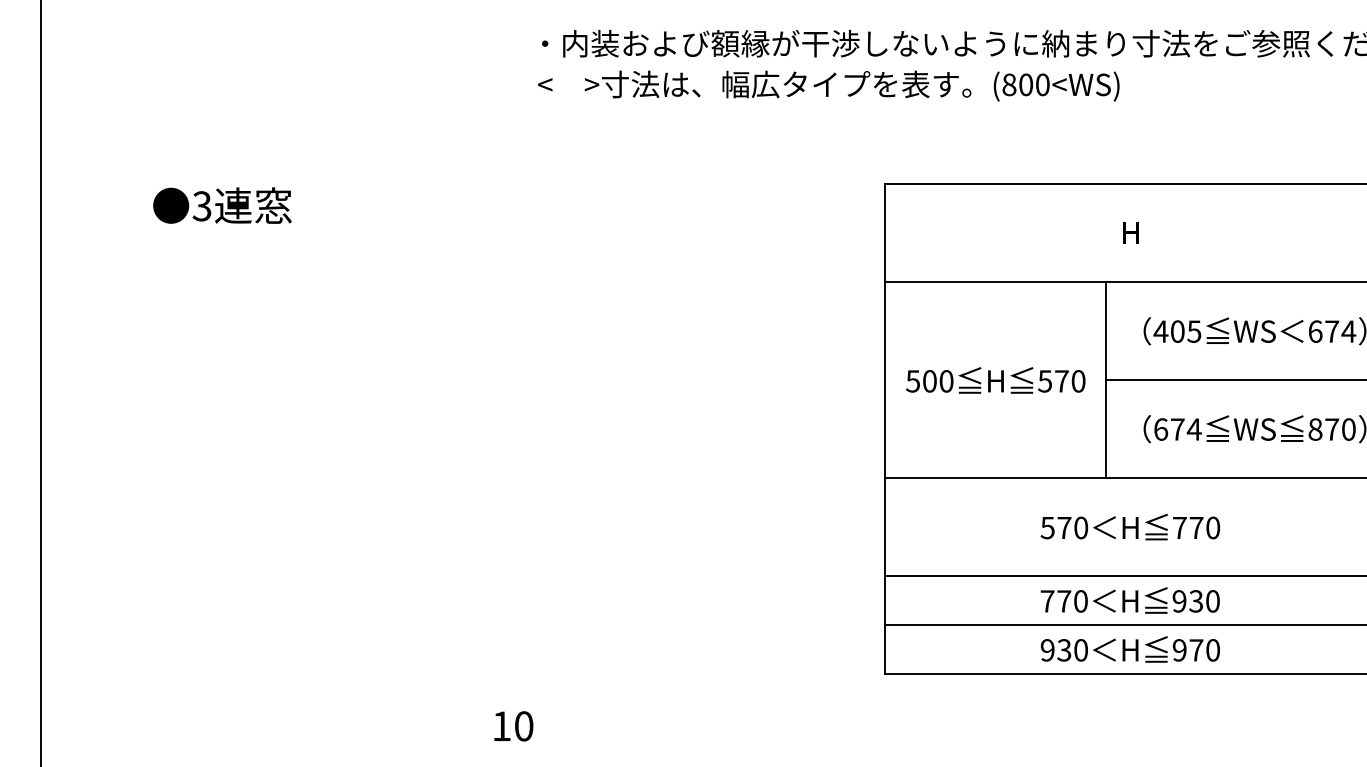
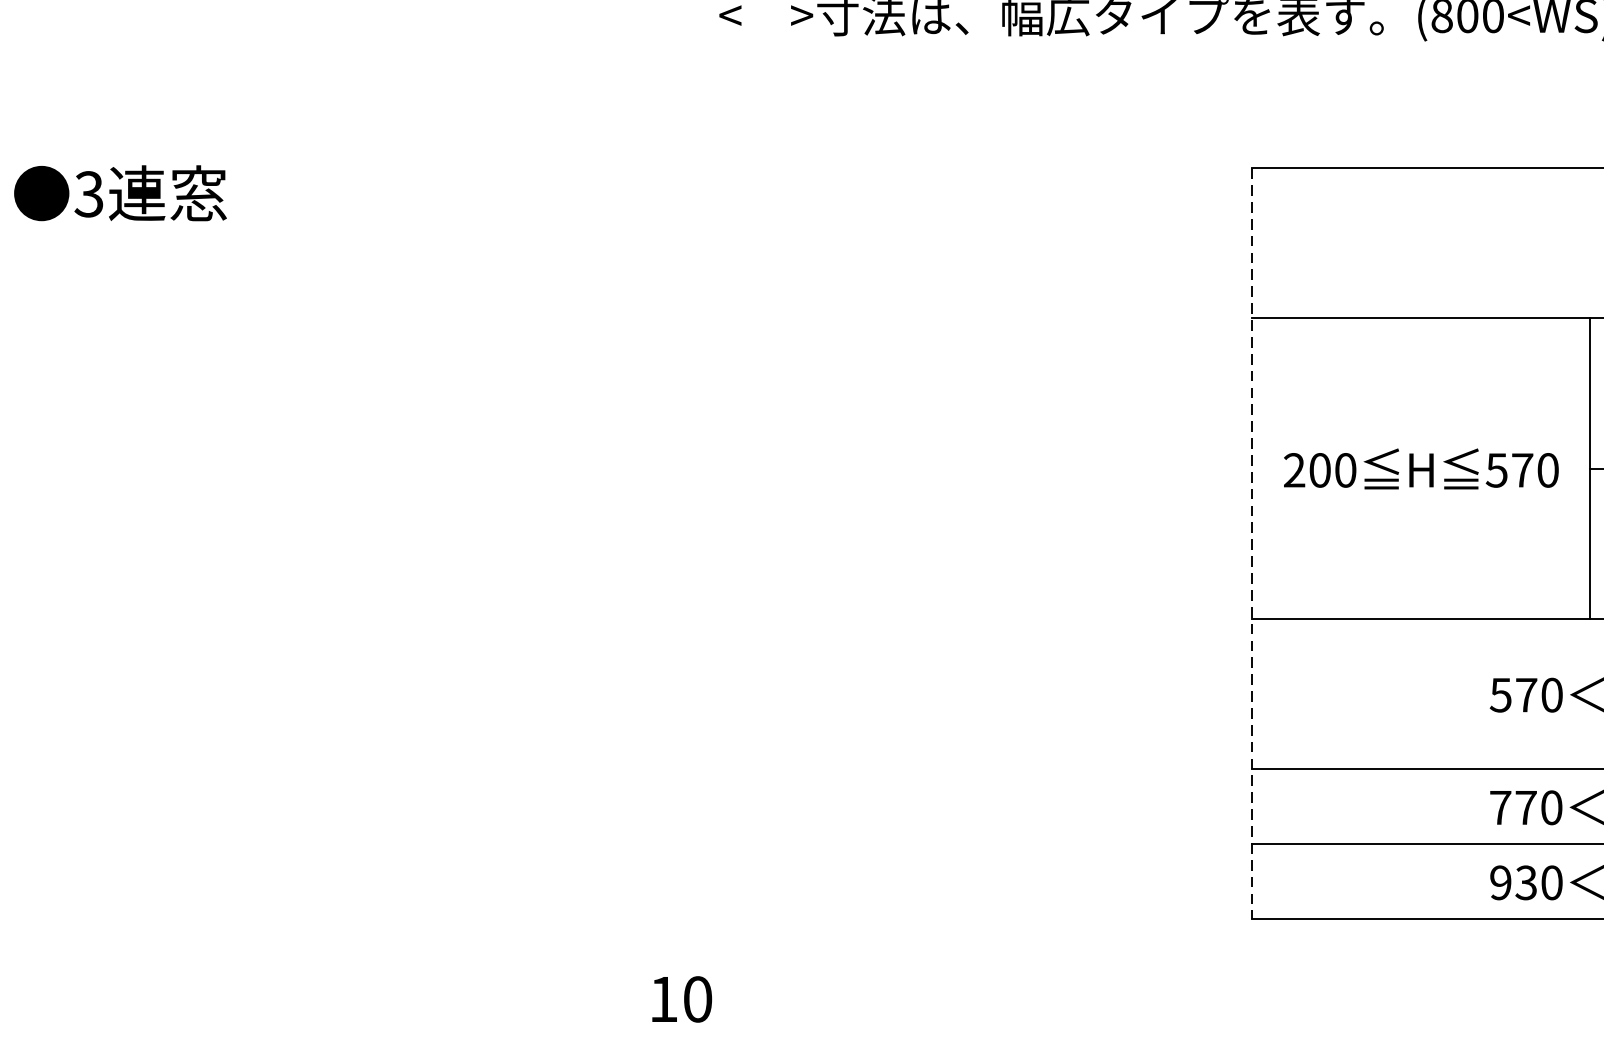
text: (222, 205) -> (120, 193), moved
text: (913, 381) -> (1295, 470), 500 -> 200
line: (885, 429) -> (1252, 544), solid -> dashed

